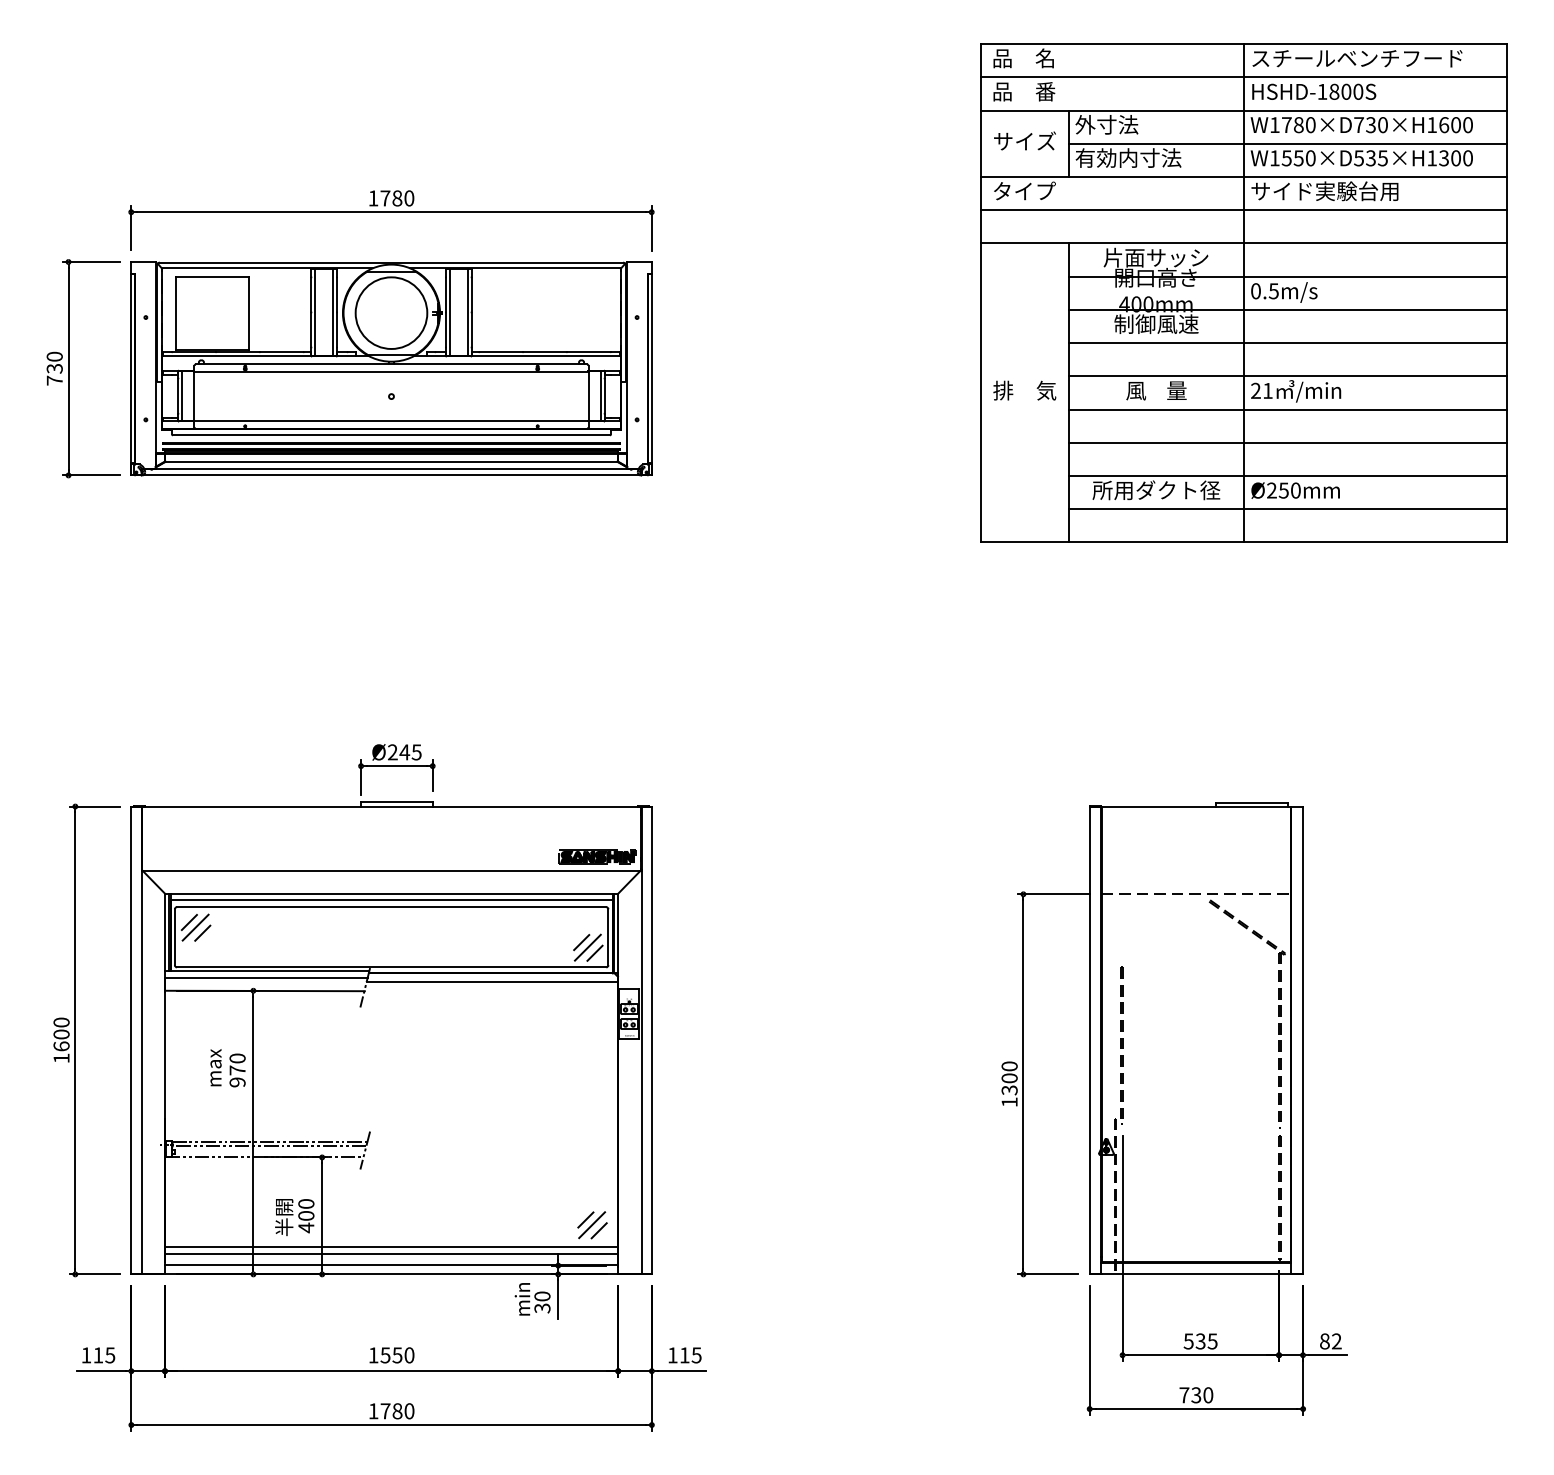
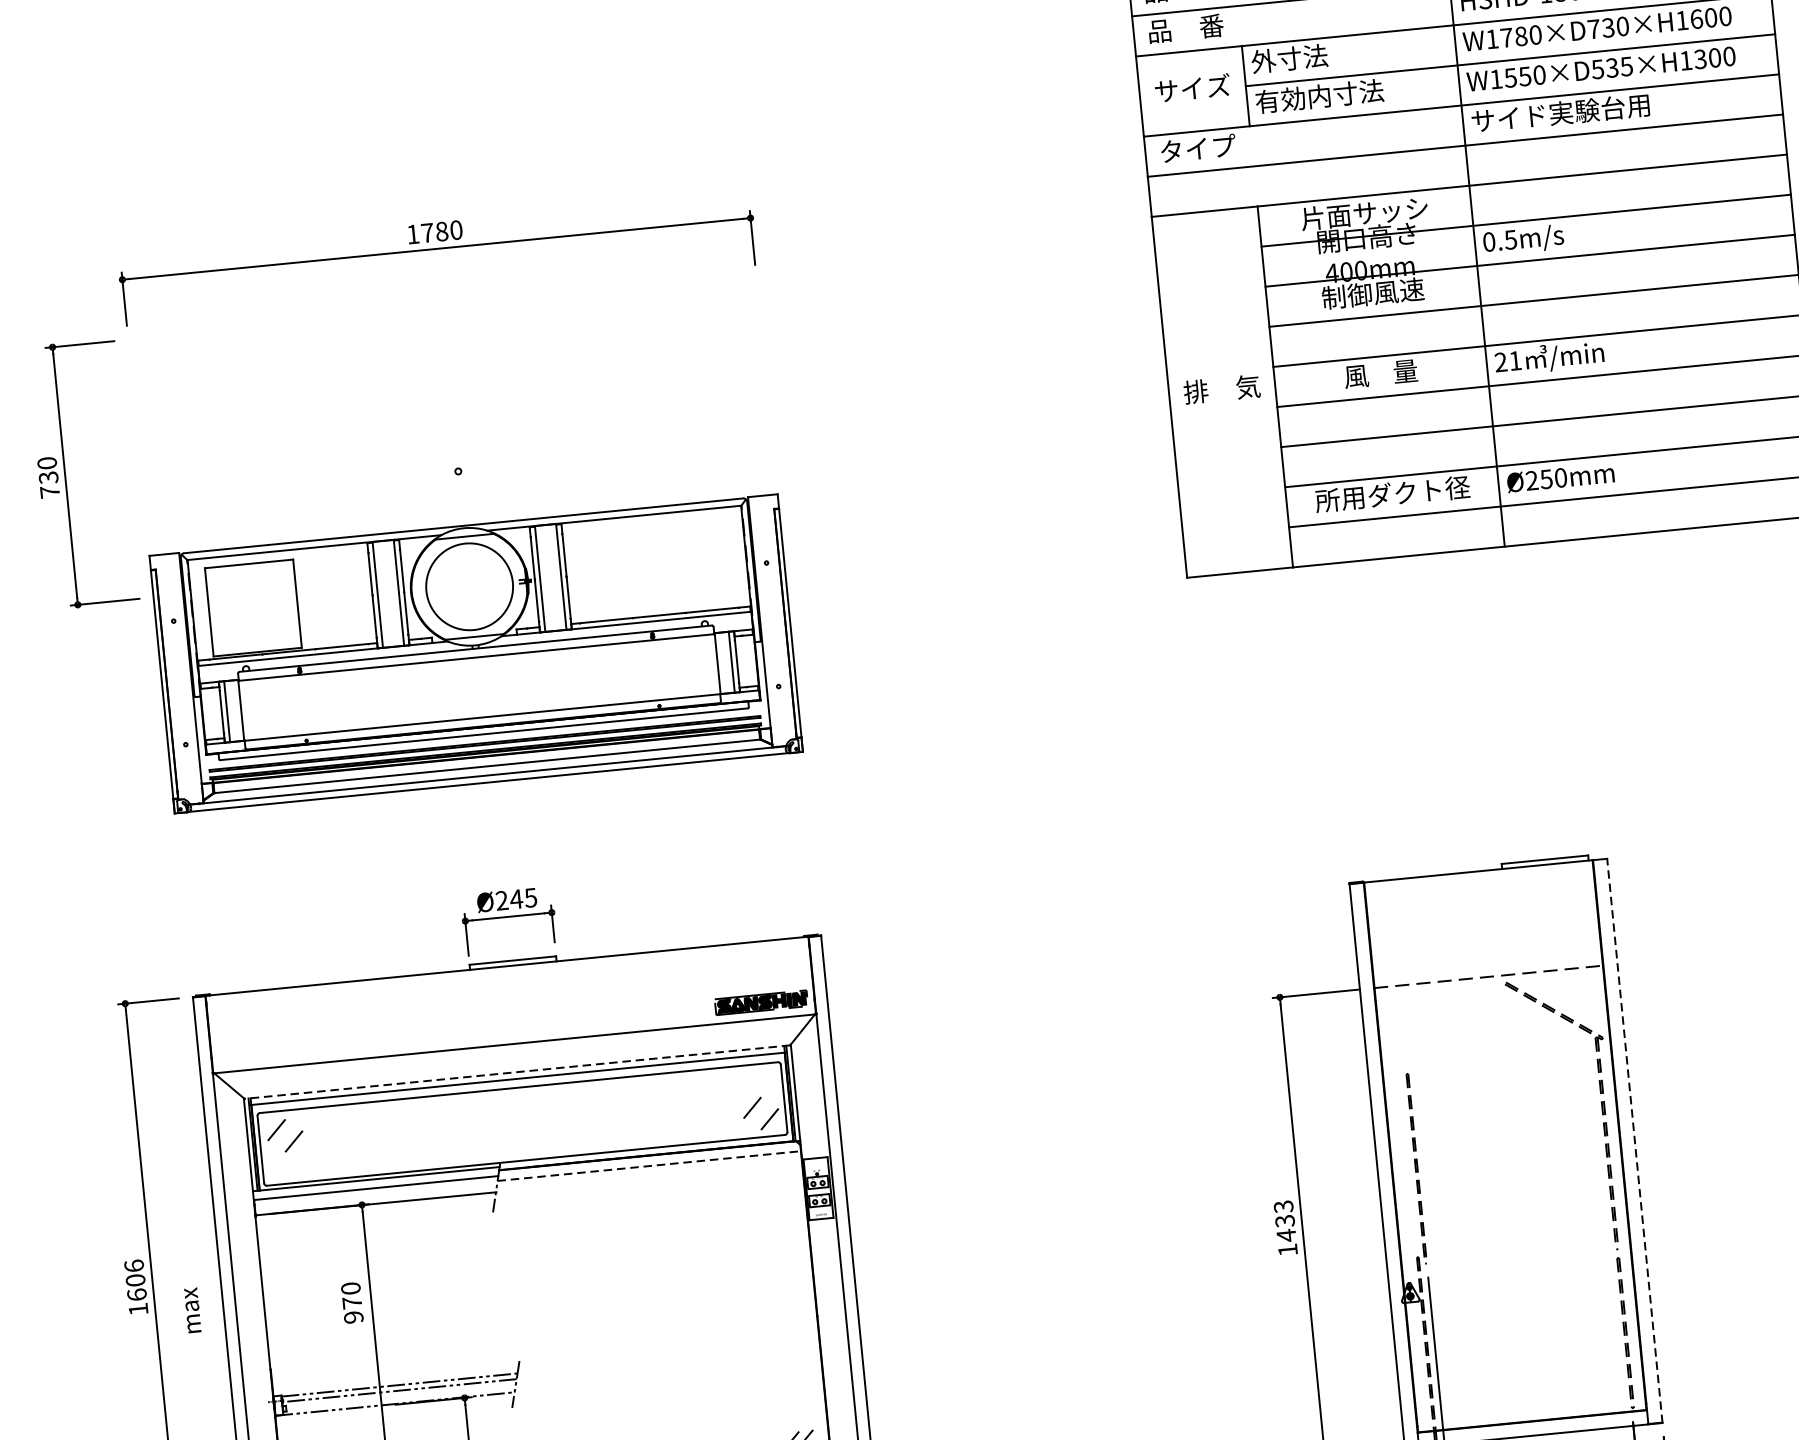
part: (391, 368) -> (476, 653), moved
line: (391, 894) -> (517, 1072), solid -> dashed
line: (195, 927) -> (284, 1135), removed
line: (587, 947) -> (760, 1113), removed
line: (492, 982) -> (649, 1166), solid -> dashed
text: (61, 1022) -> (134, 1265), 1600 -> 1606
line: (1303, 1040) -> (1635, 1140), solid -> dashed
text: (215, 1067) -> (192, 1310), moved
text: (1009, 1078) -> (1284, 1221), 1300 -> 1433

